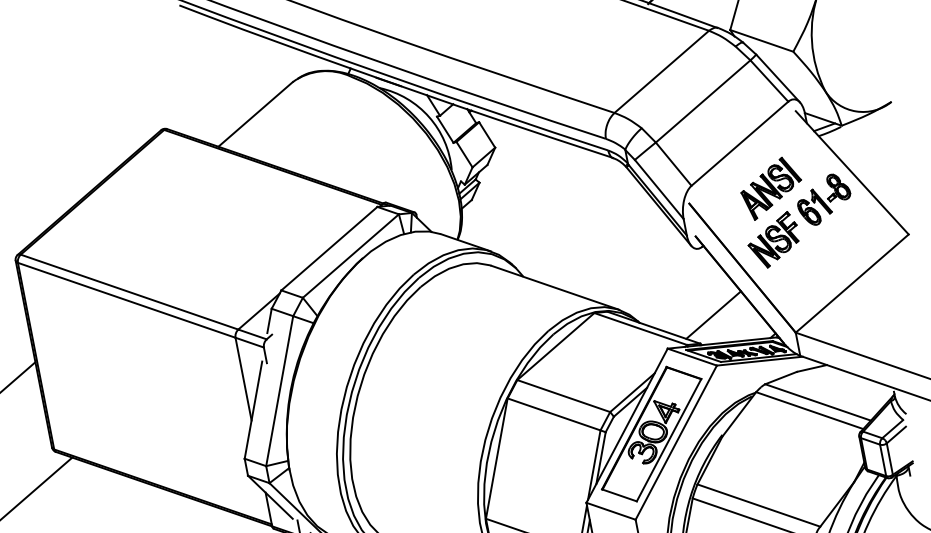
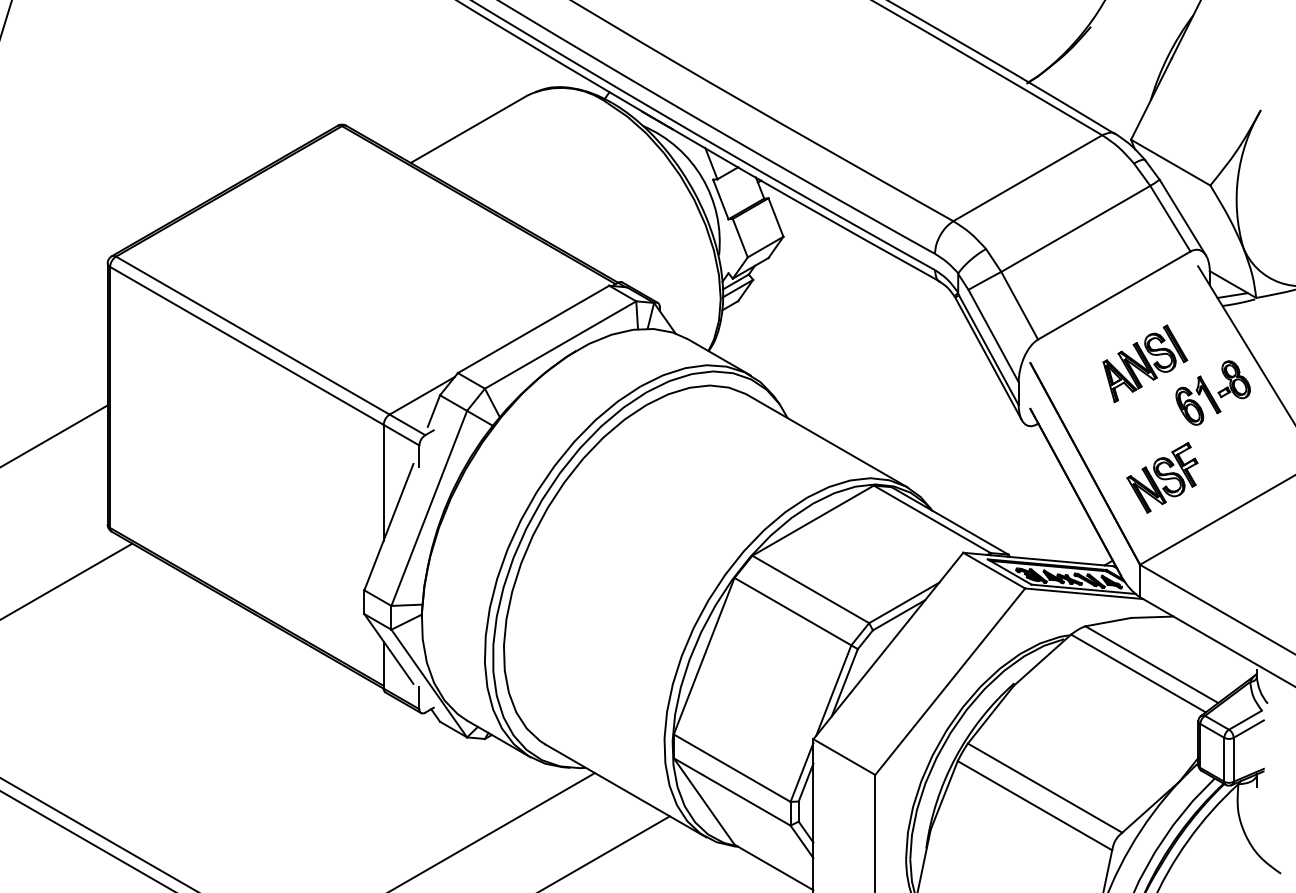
part: (773, 240) -> (1162, 477), moved
line: (713, 315) -> (1033, 519), removed
part: (651, 434) -> (918, 663), removed

